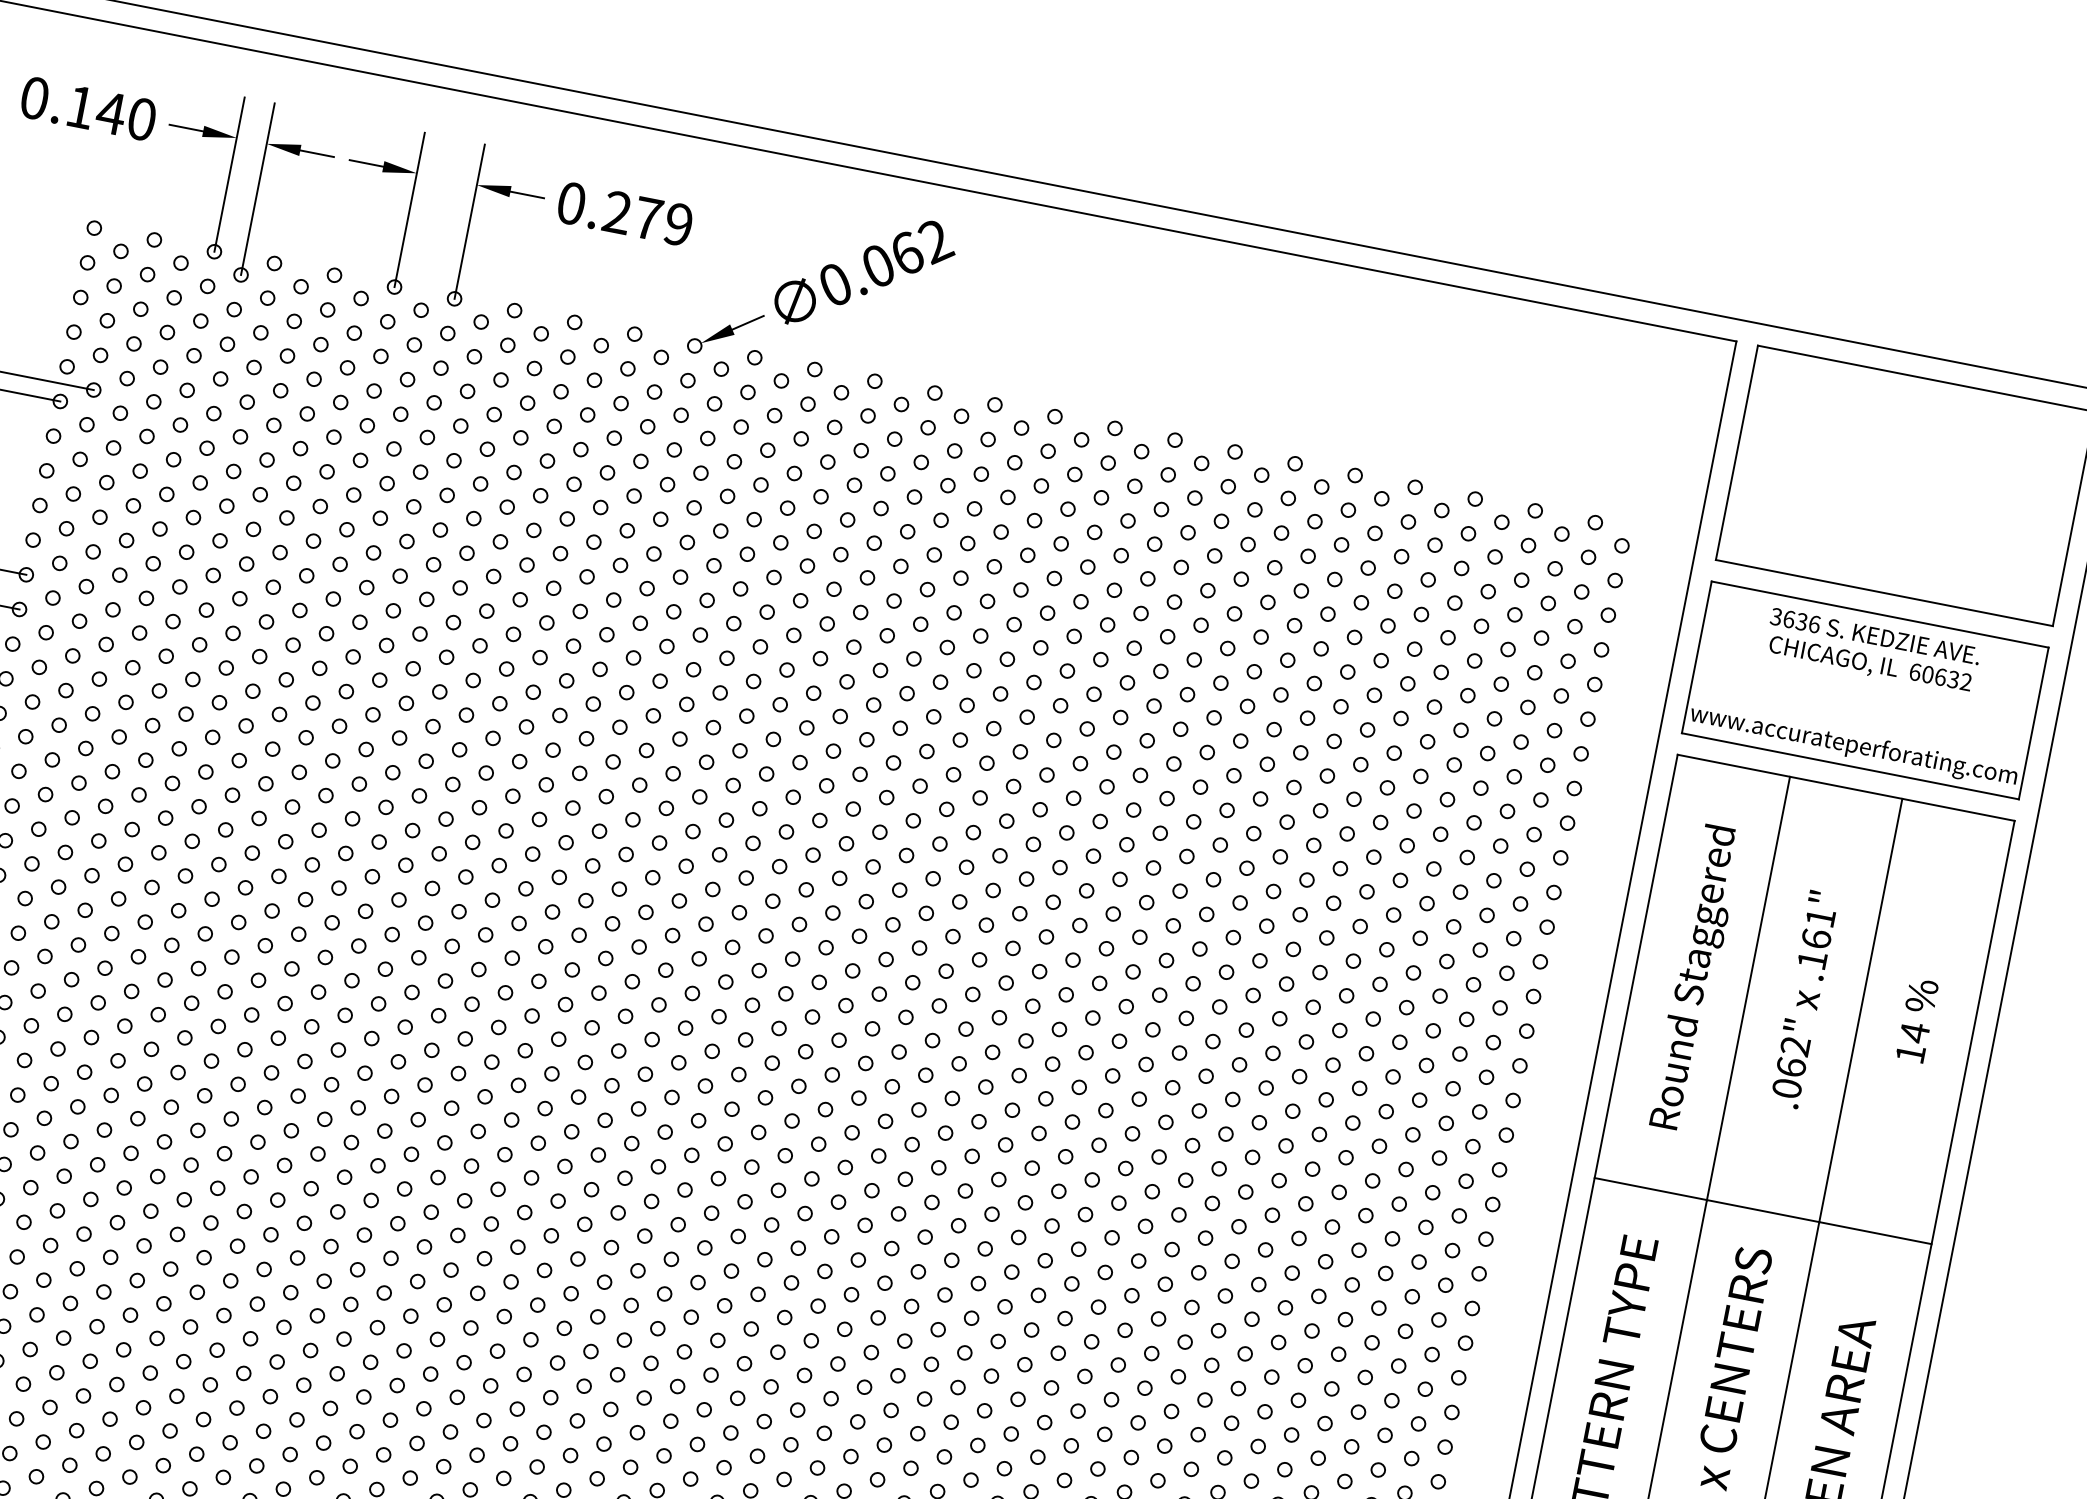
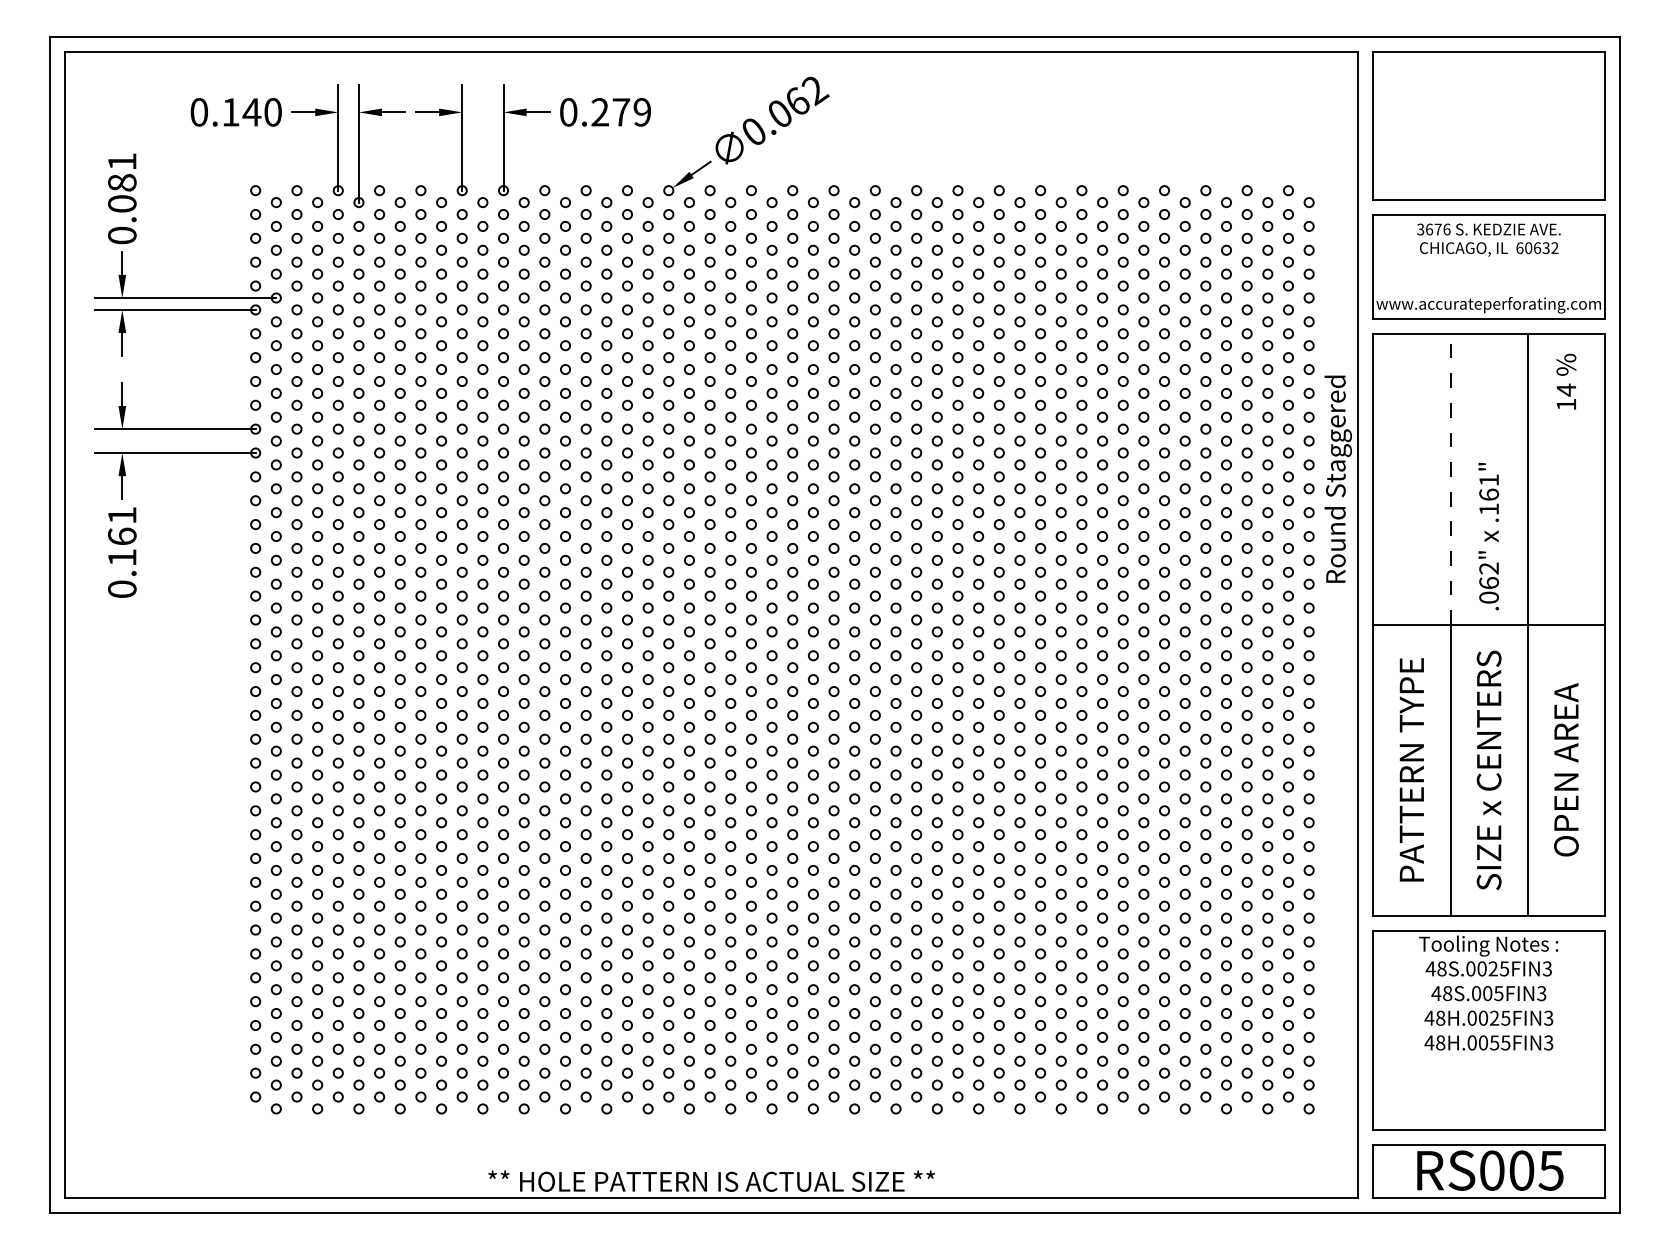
text: (1800, 621) -> (1437, 229), 3636 -> 3676
text: (1694, 976) -> (1337, 478), moved
line: (1748, 988) -> (1450, 479), solid -> dashed
text: (1803, 999) -> (1488, 536), moved
text: (1917, 1020) -> (1566, 381), moved

